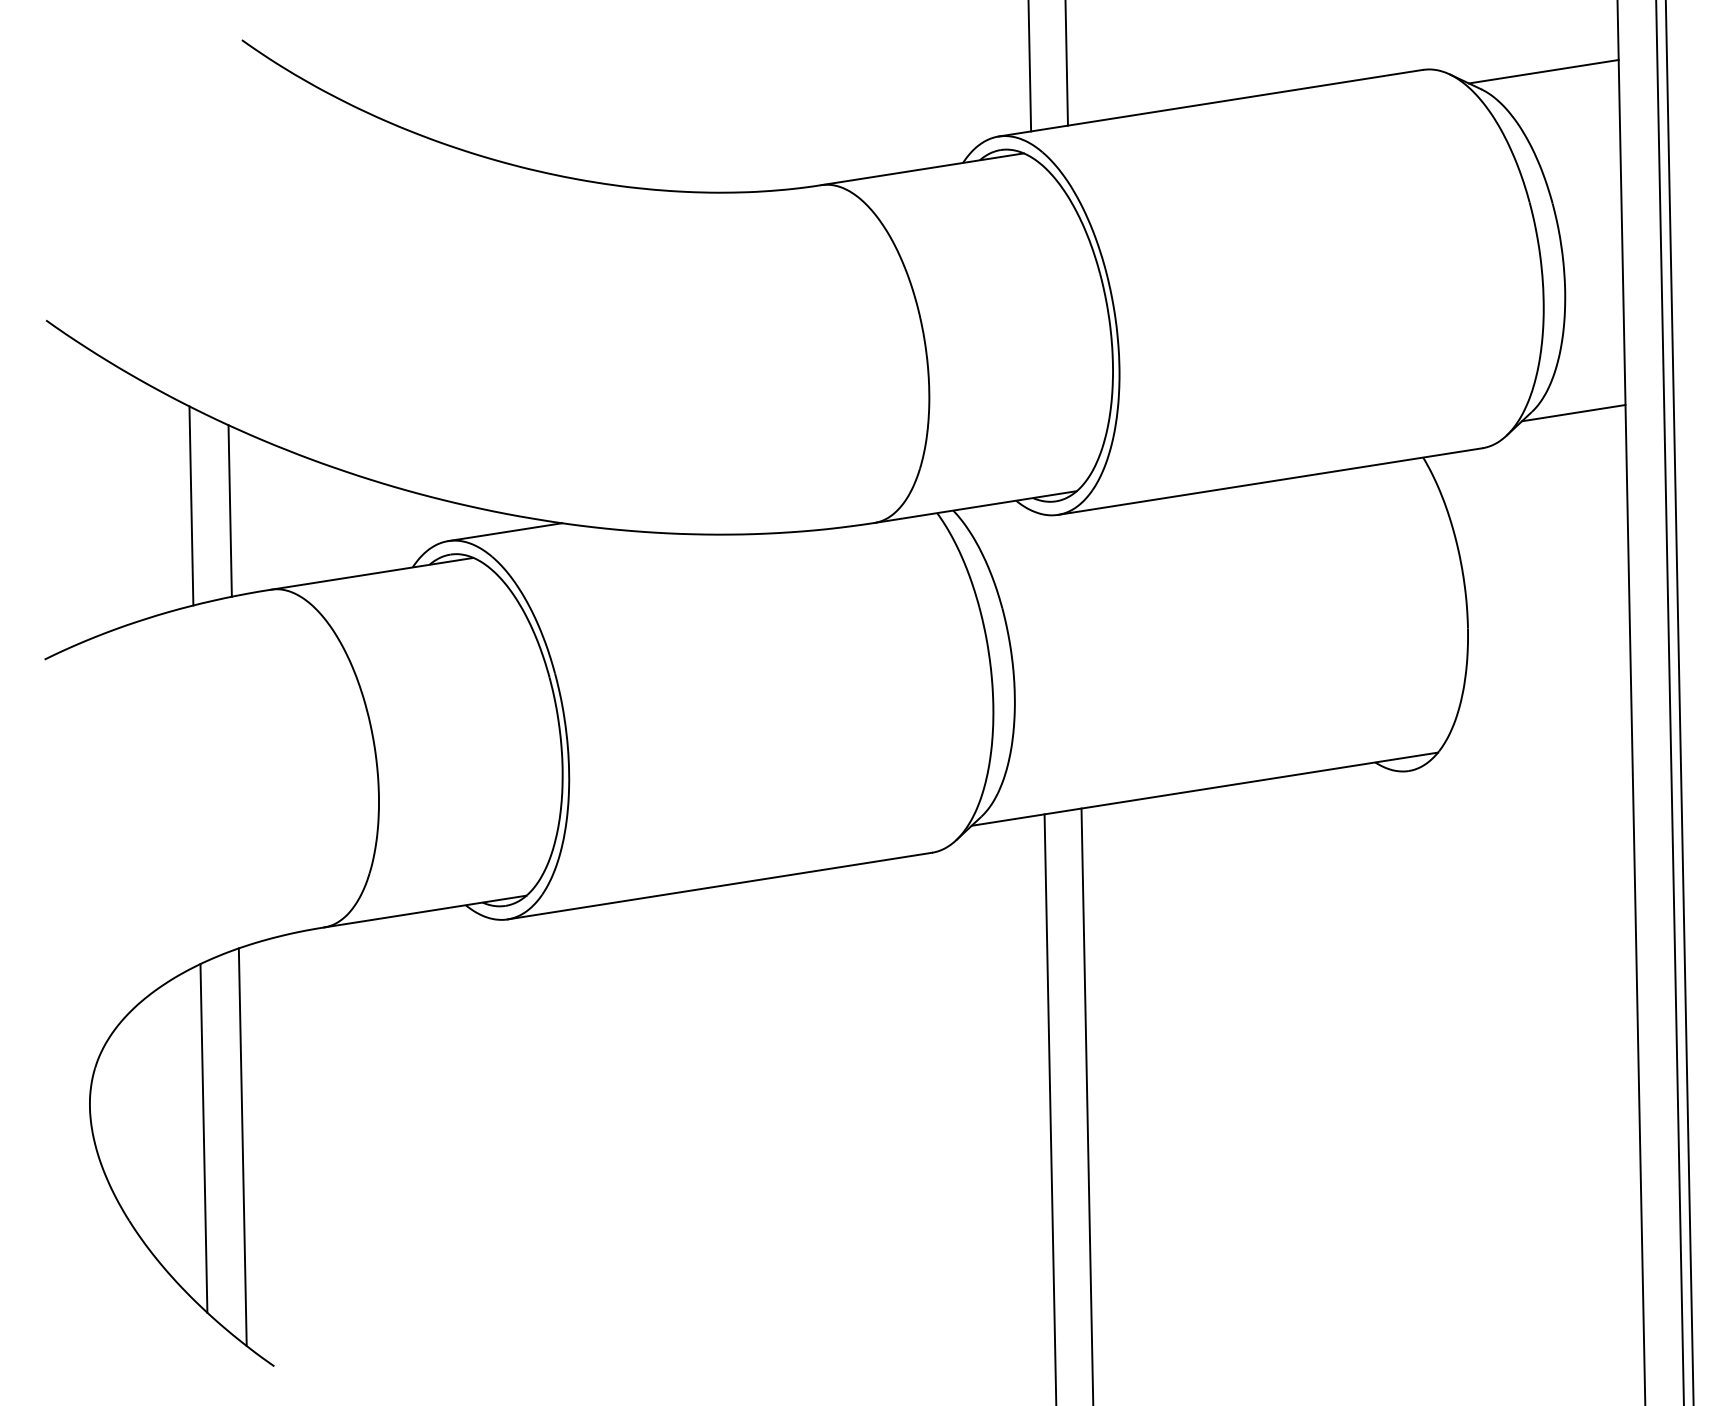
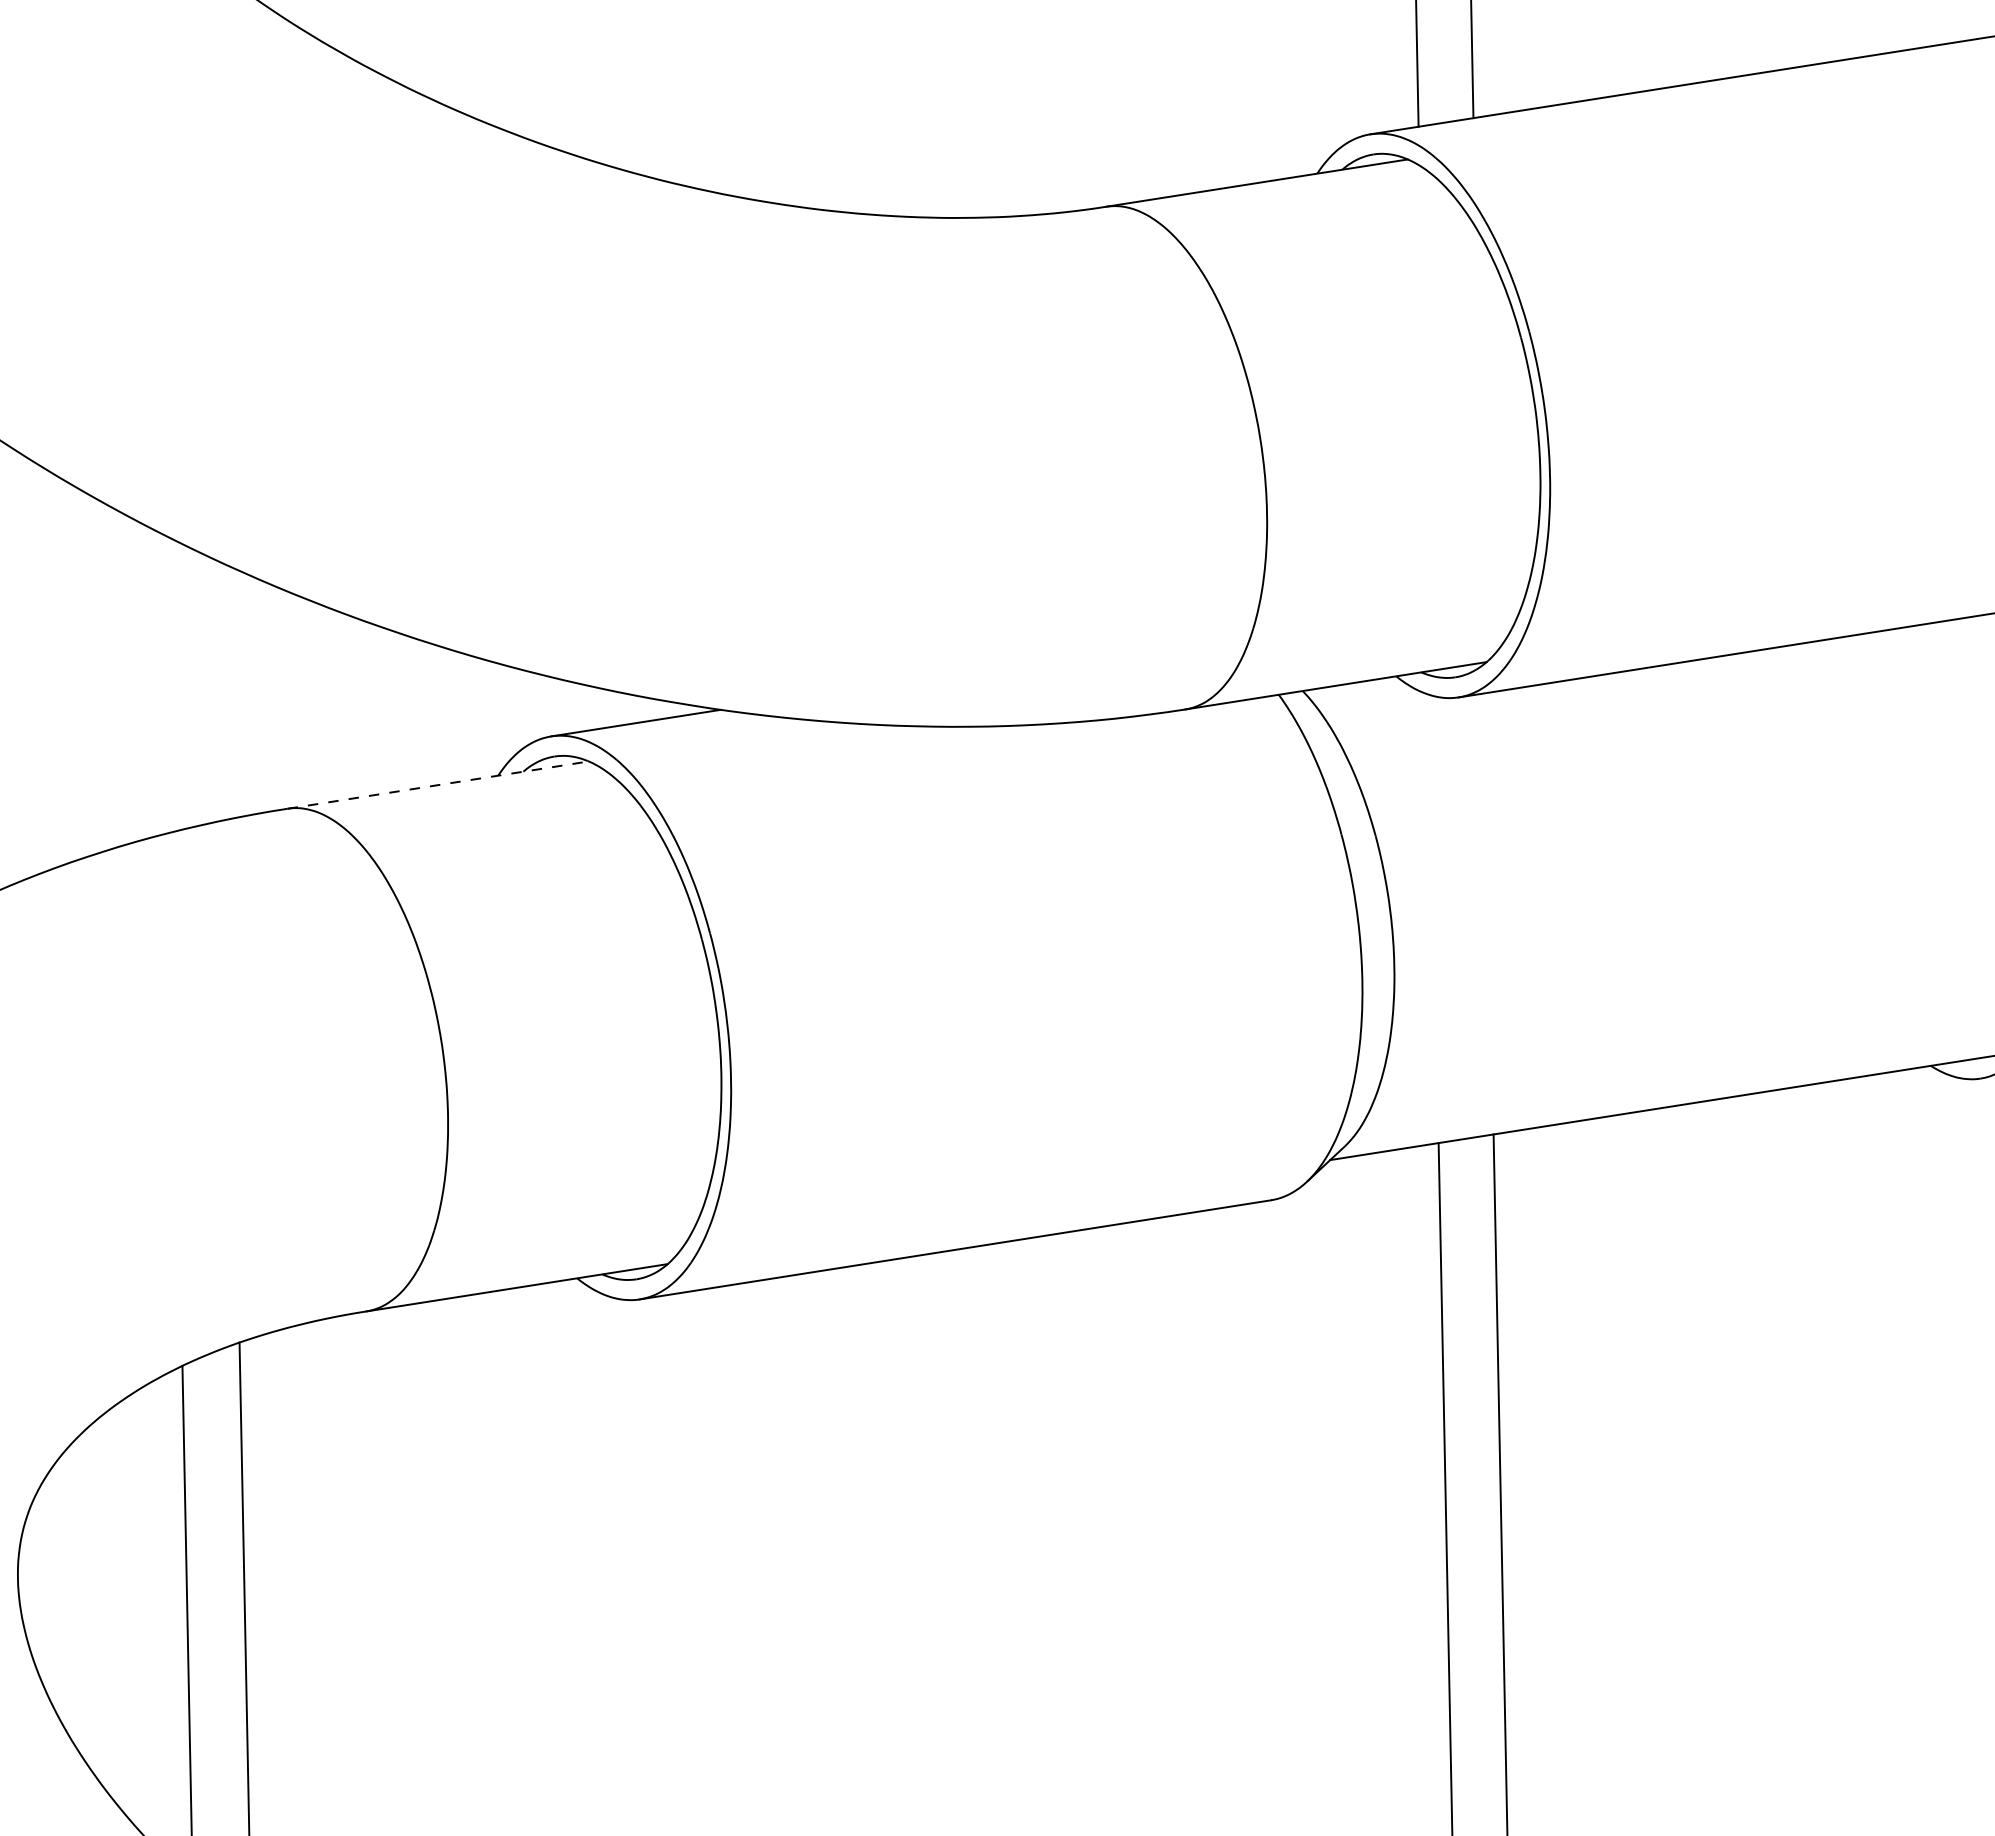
line: (191, 505) -> (169, 683), removed
line: (229, 510) -> (225, 690), removed
line: (372, 573) -> (438, 784), solid -> dashed

